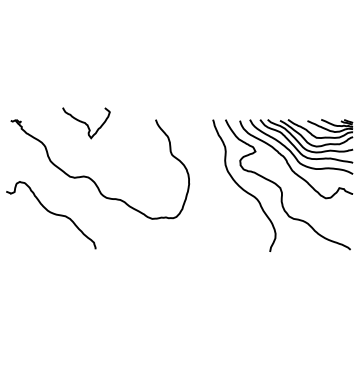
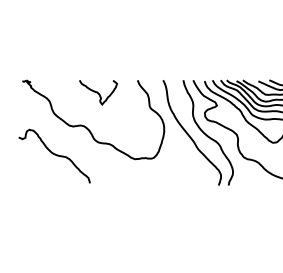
curve: (86, 123) -> (98, 92), moved
curve: (220, 188) -> (189, 135), added

